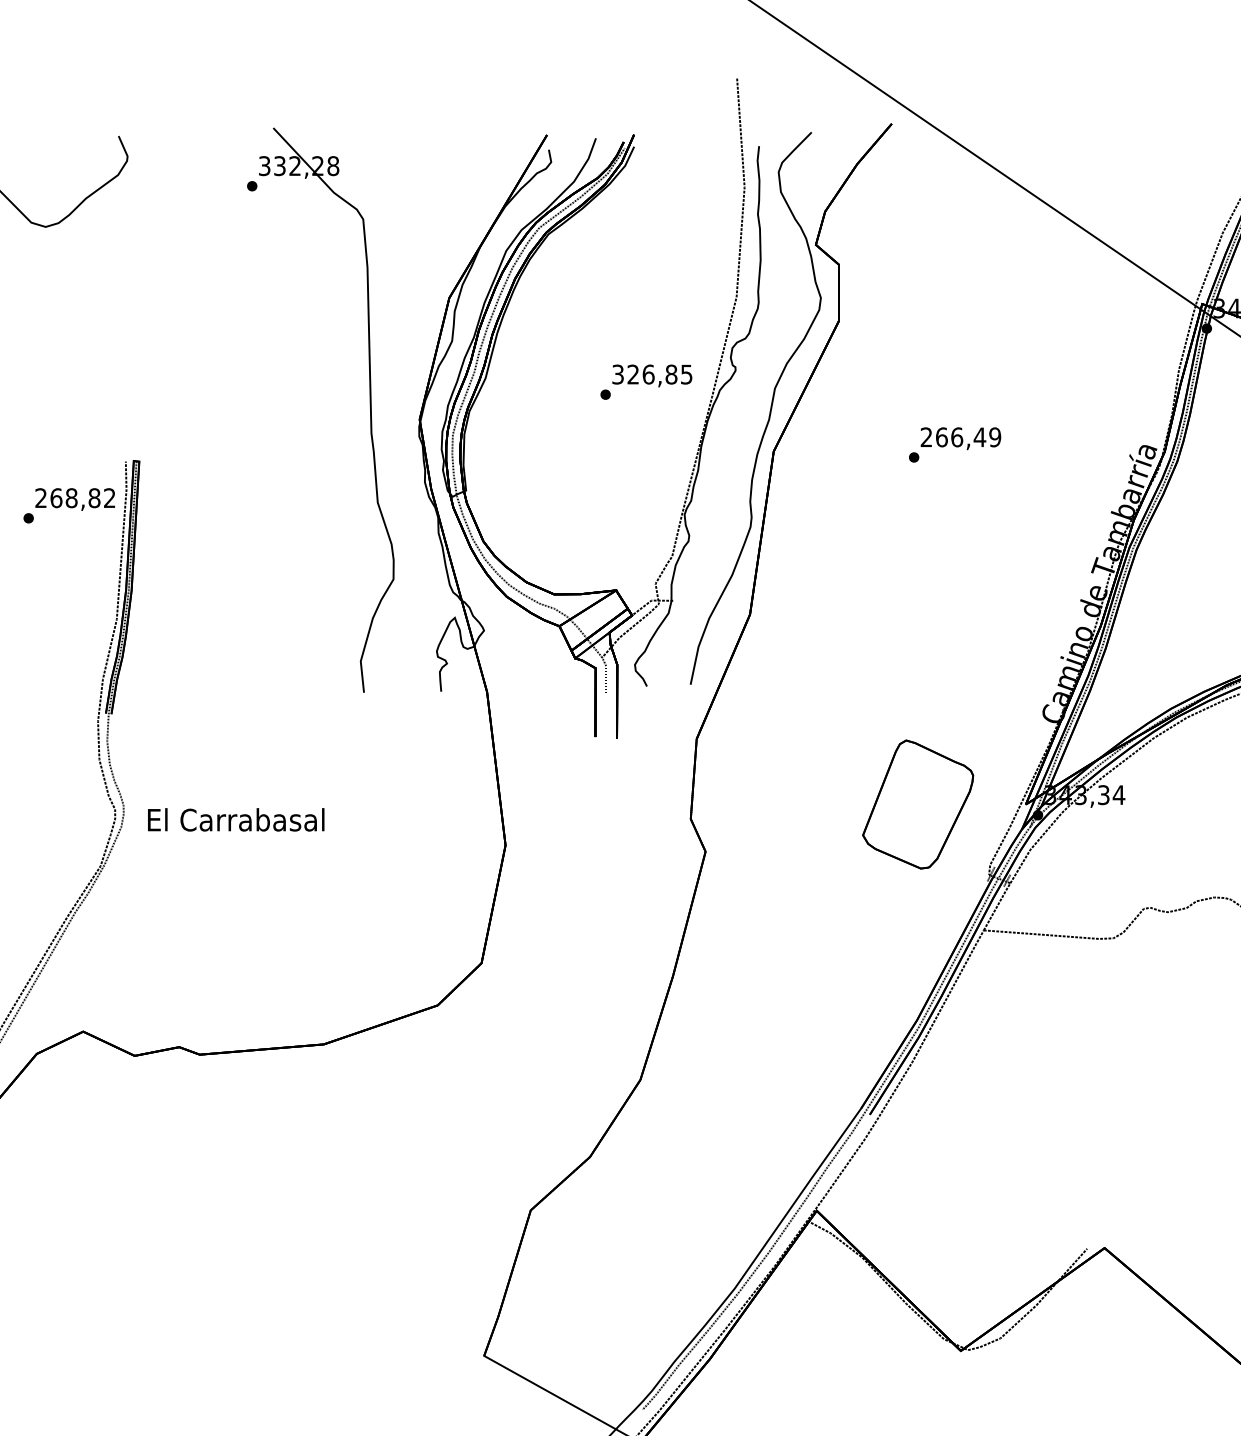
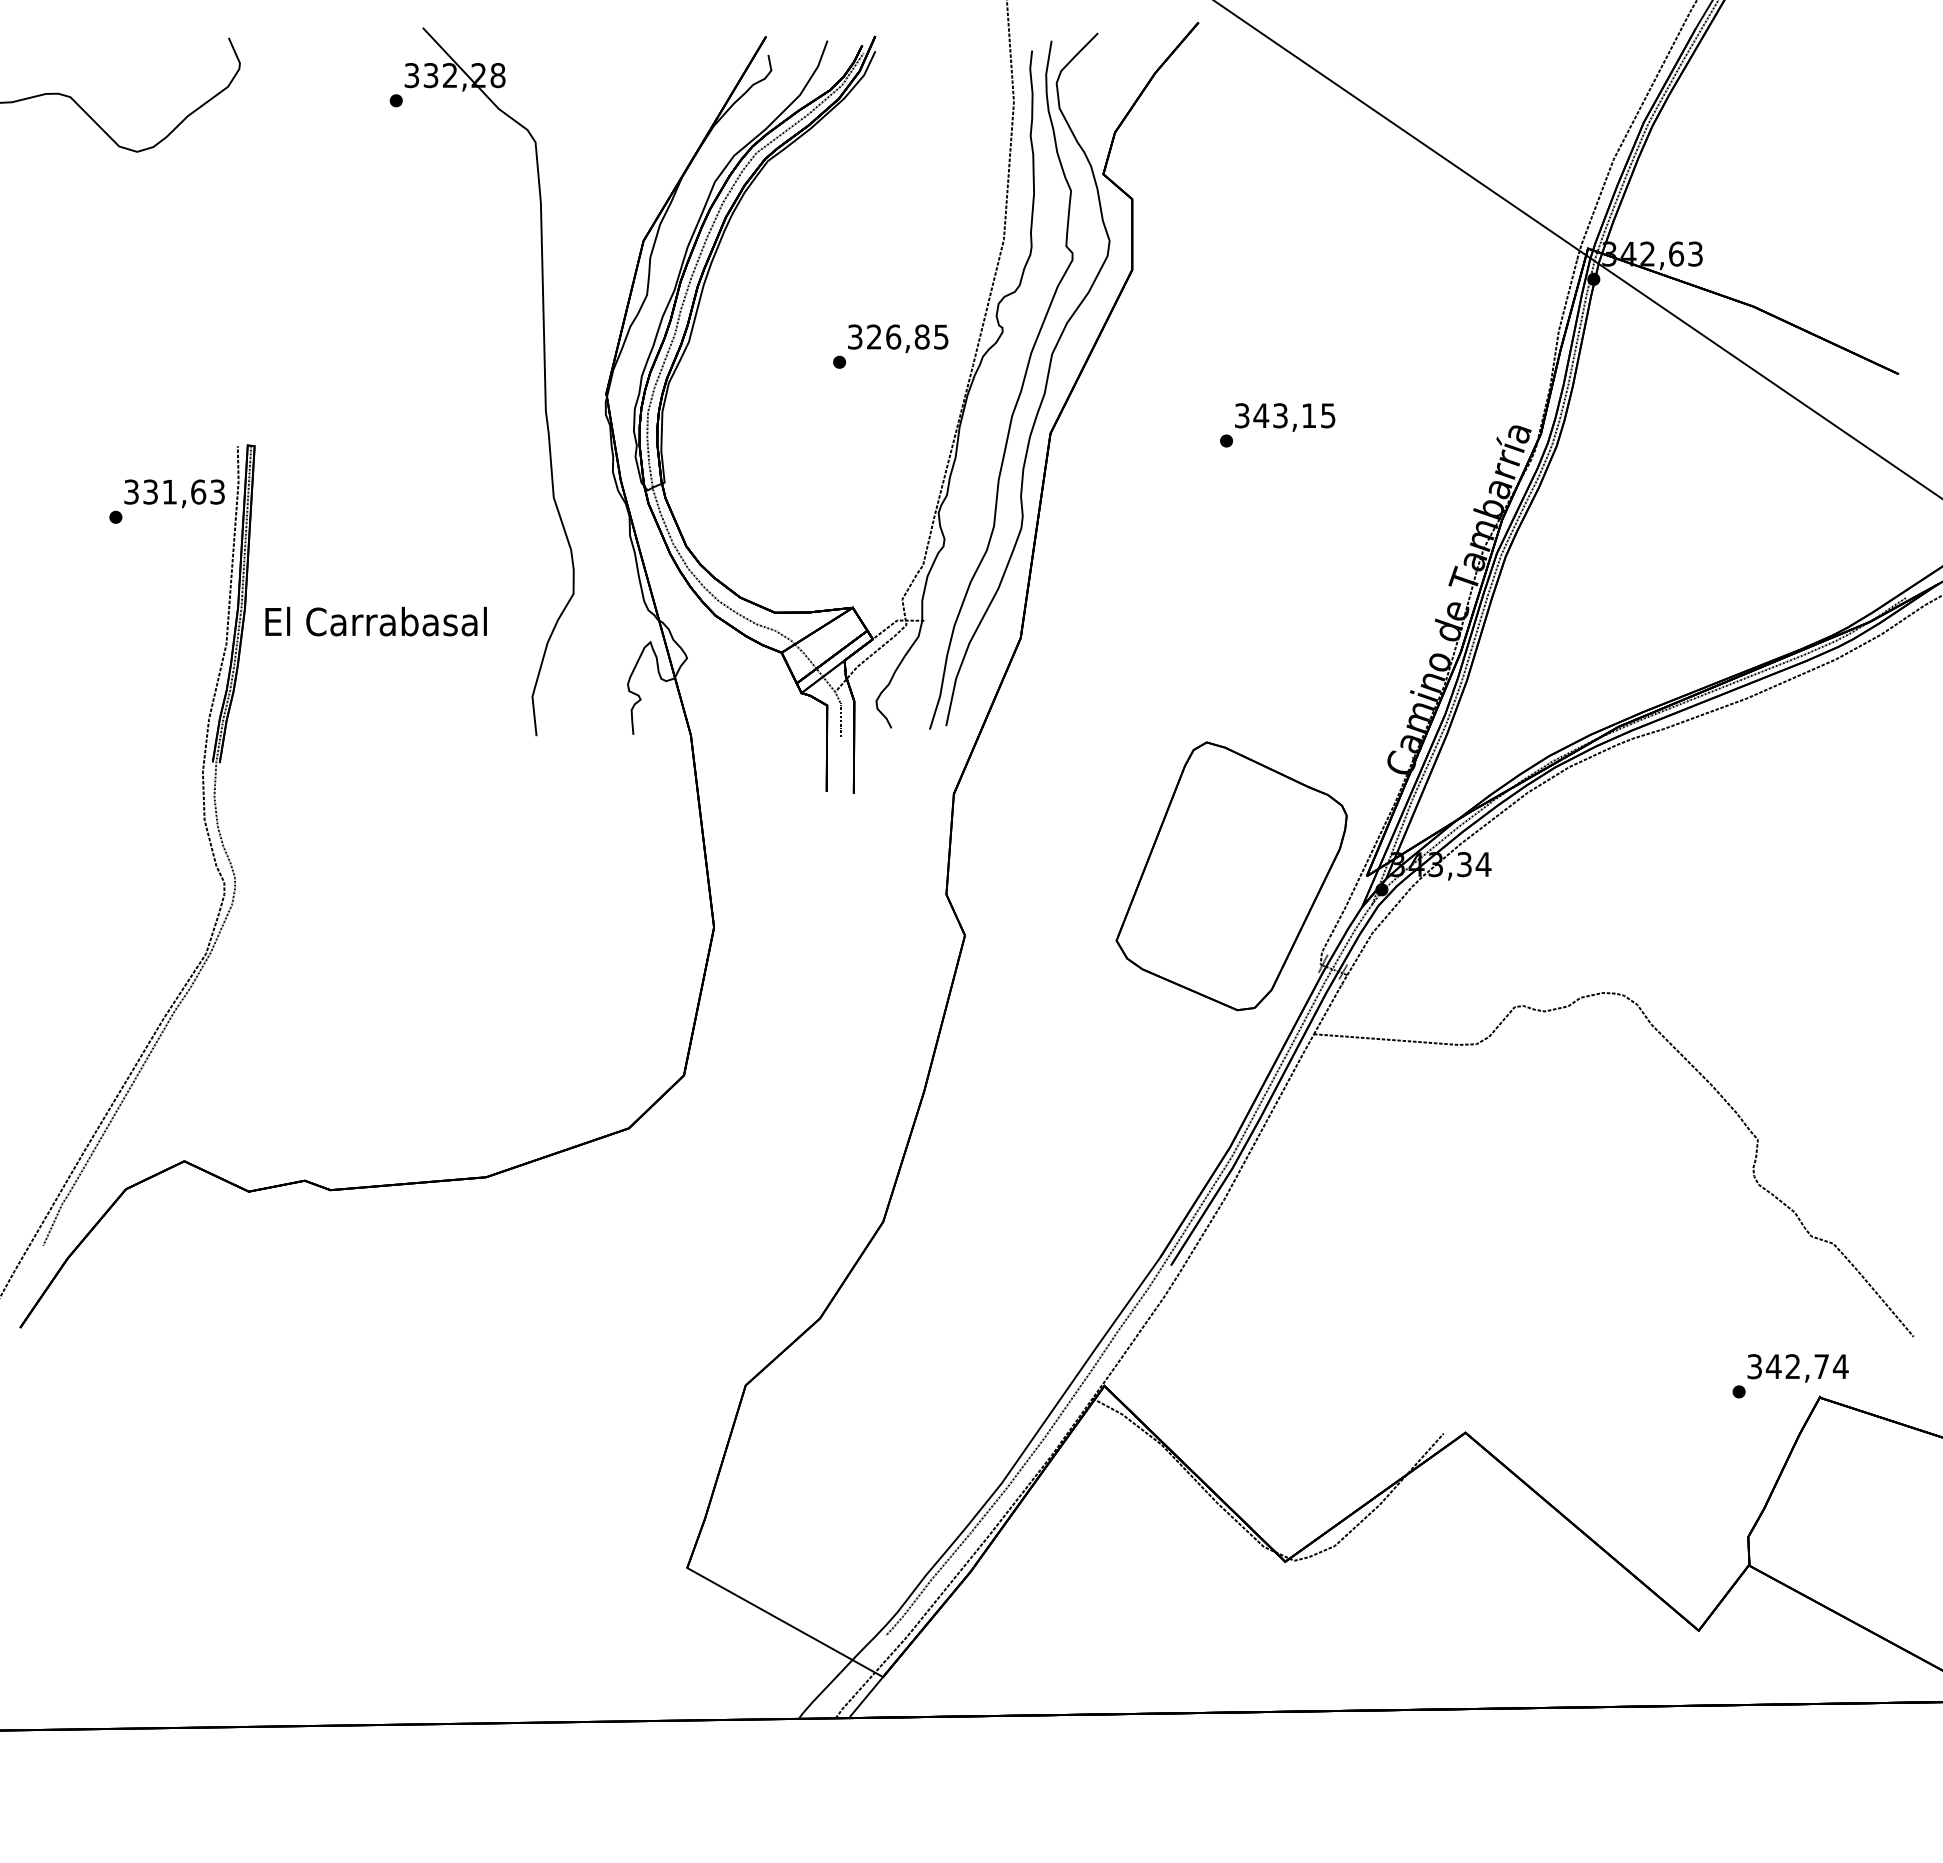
curve: (749, 415) -> (1020, 388), added
text: (961, 437) -> (1285, 415), 266,49 -> 343,15
text: (75, 497) -> (174, 491), 268,82 -> 331,63
part: (918, 804) -> (1231, 876), size x1.67
text: (235, 819) -> (375, 621), moved

